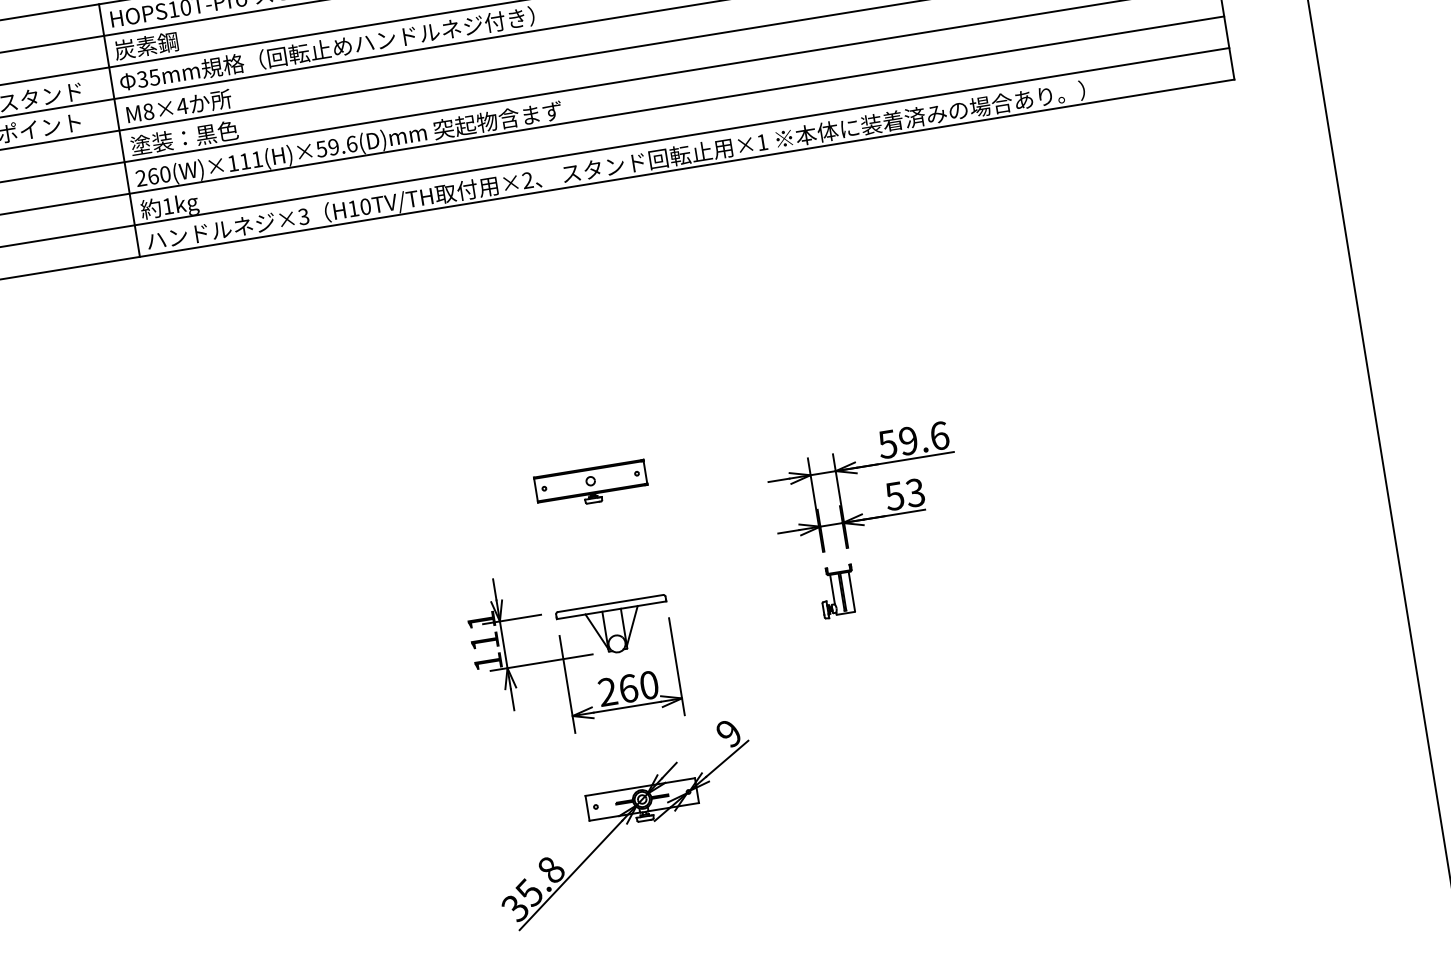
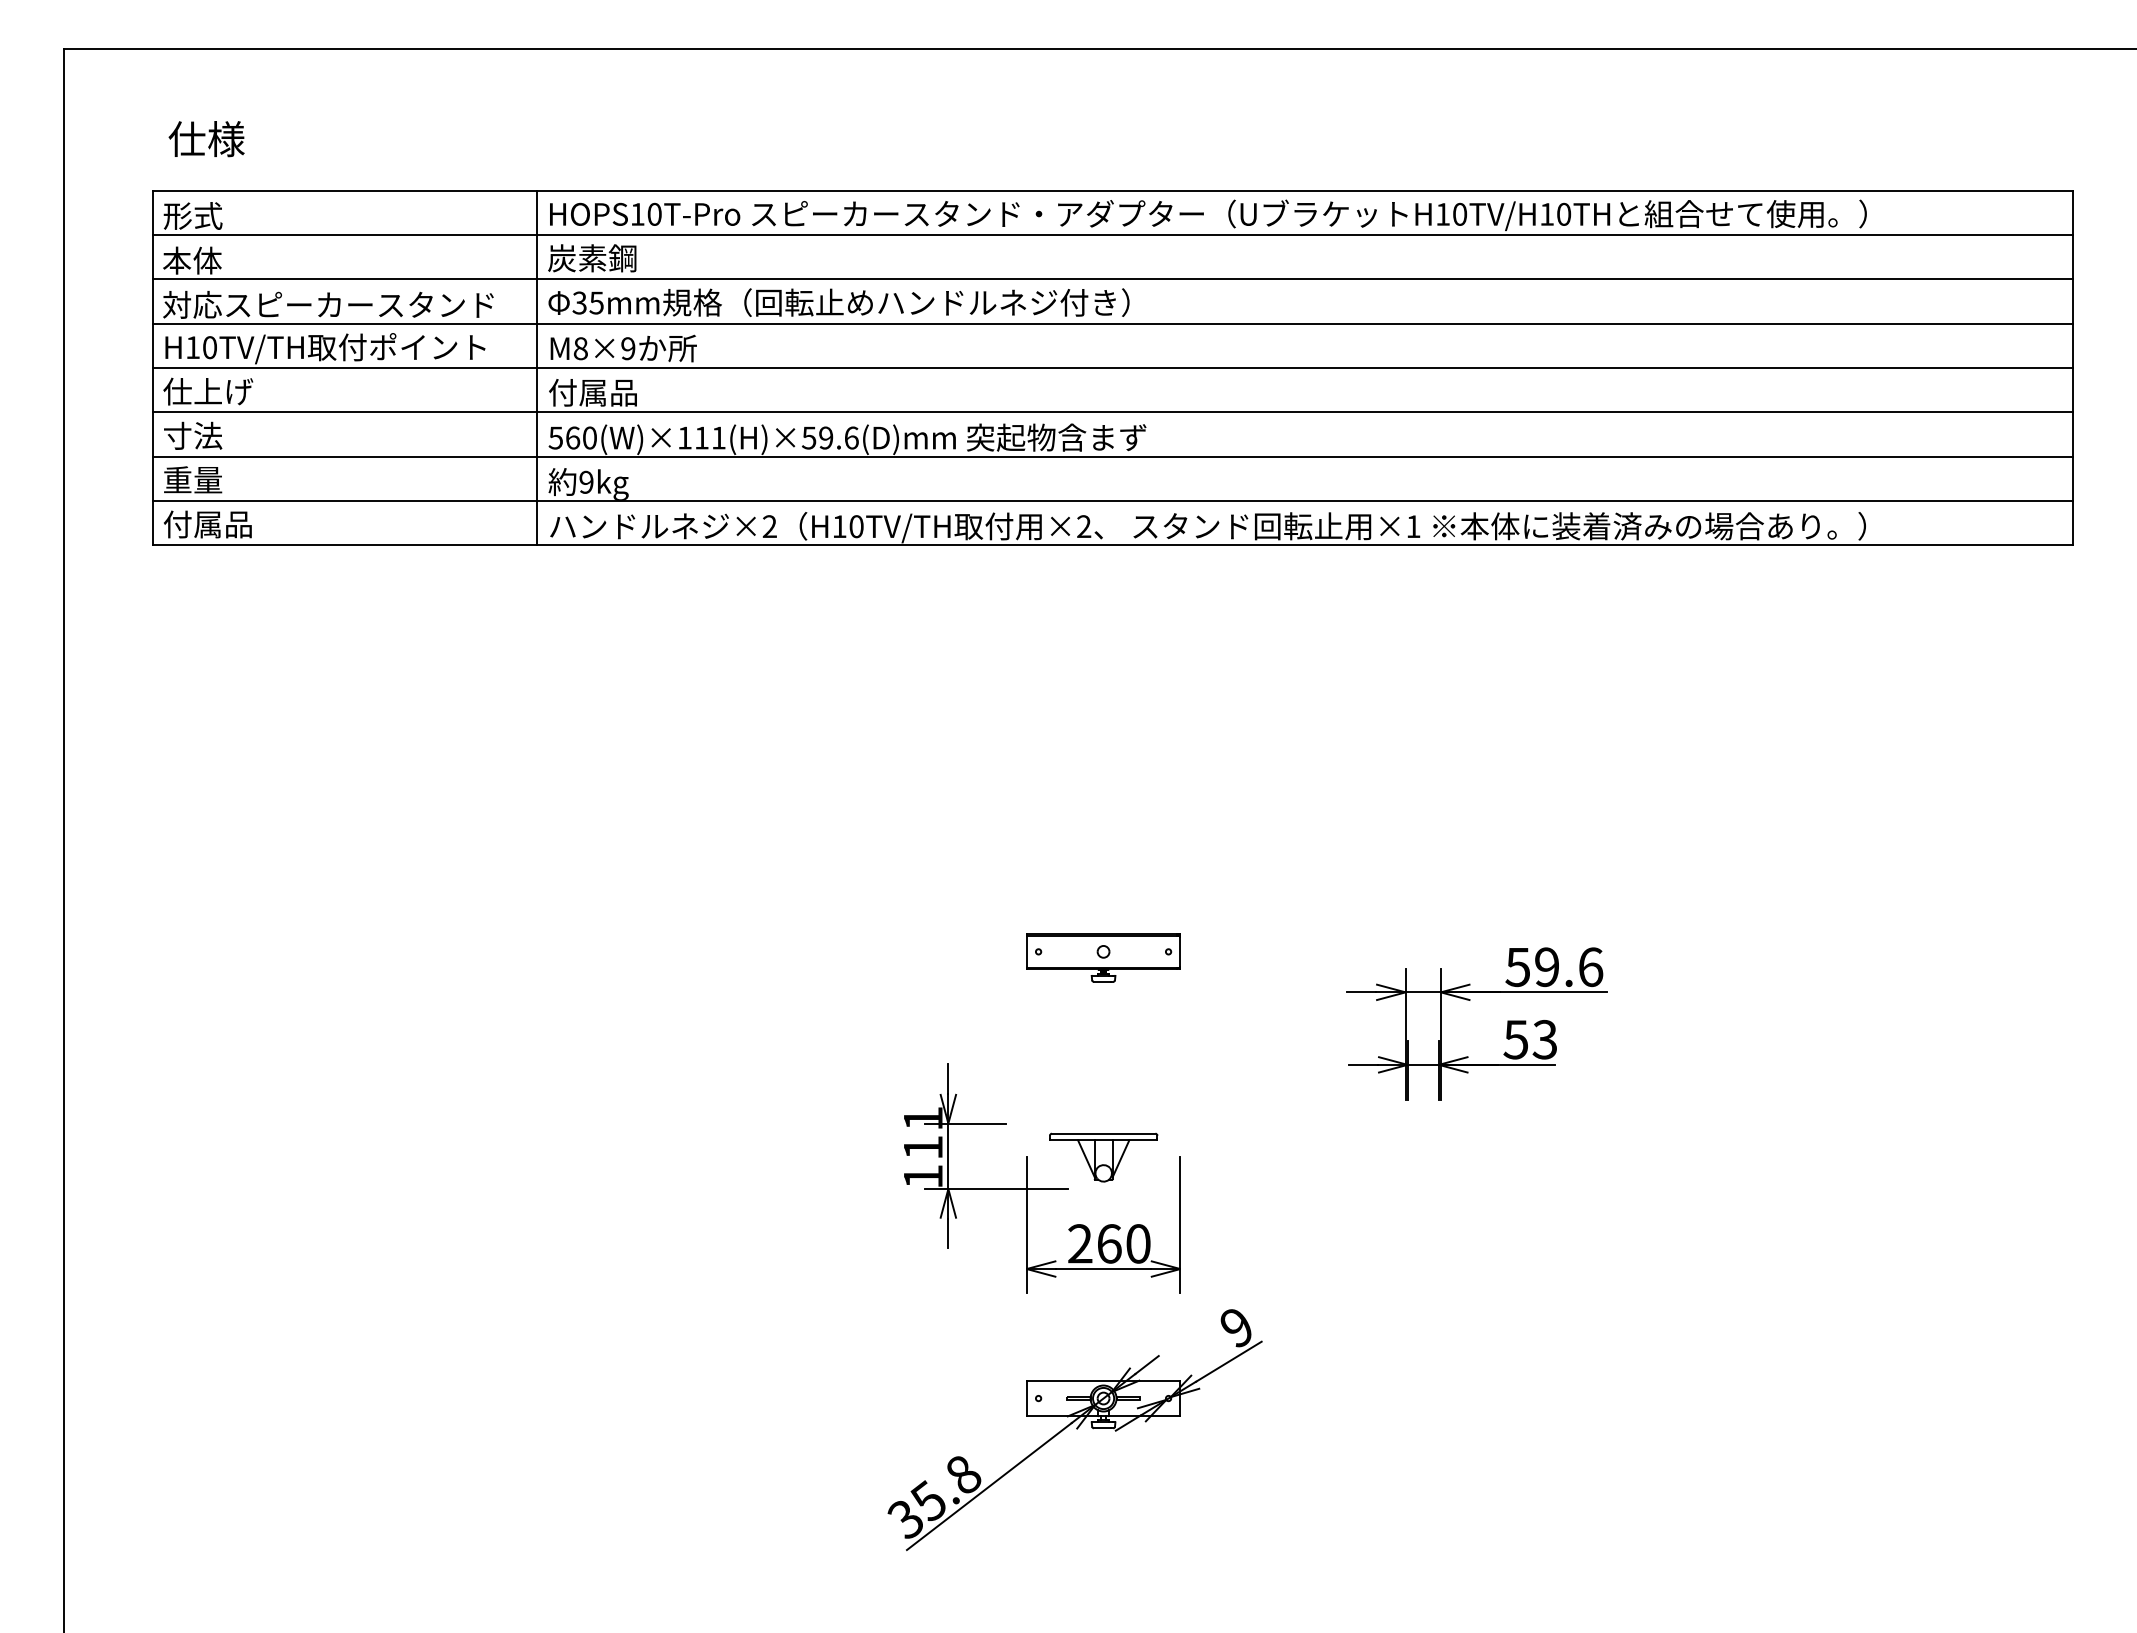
text: (181, 106) -> (627, 348), M8×4 -> M8×9
text: (184, 138) -> (623, 392), 塗装：黒色 -> 付属品
text: (140, 177) -> (555, 437), 260(W)×111(H)×59.6(D)mm -> 560(W)×111(H)×59.6(D)mm
text: (168, 205) -> (586, 481), 1kg -> 9kg
text: (303, 216) -> (769, 526), ×3 -> ×2
part: (837, 591) -> (1416, 1157), removed
part: (614, 627) -> (1103, 1157), size x0.7

